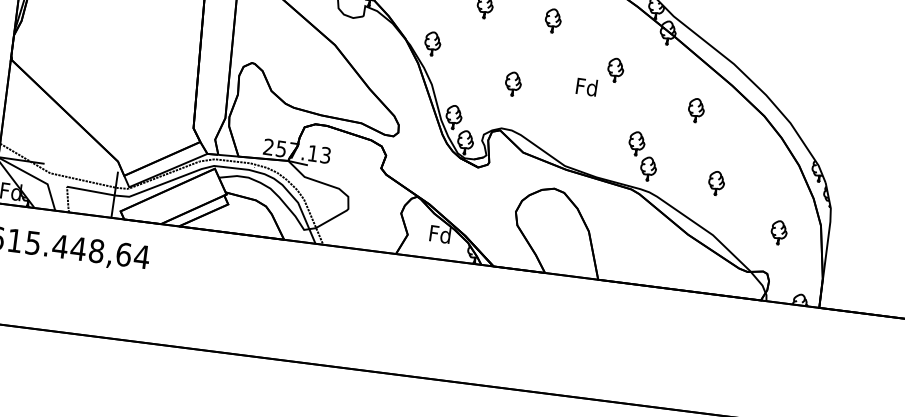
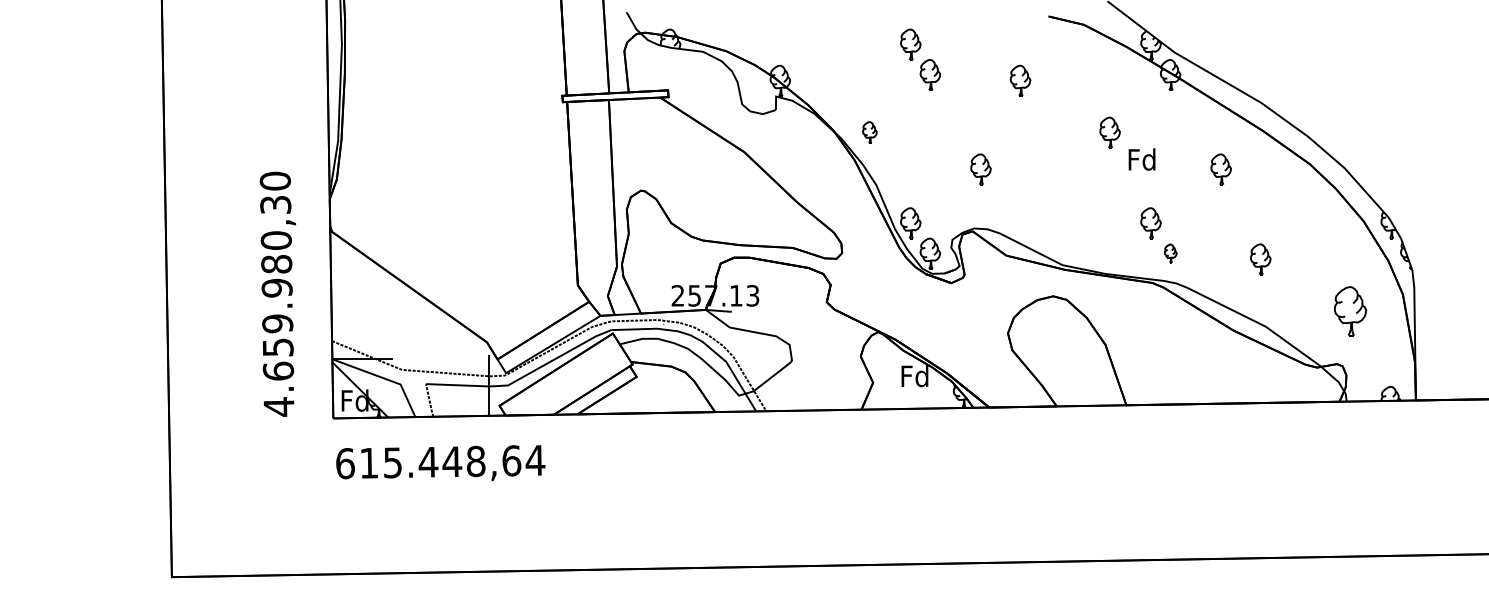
part: (432, 43) -> (869, 132), size x0.7
text: (586, 86) -> (1141, 159), moved
part: (648, 168) -> (1170, 253), size x0.6
part: (778, 232) -> (1349, 311), size x1.6

